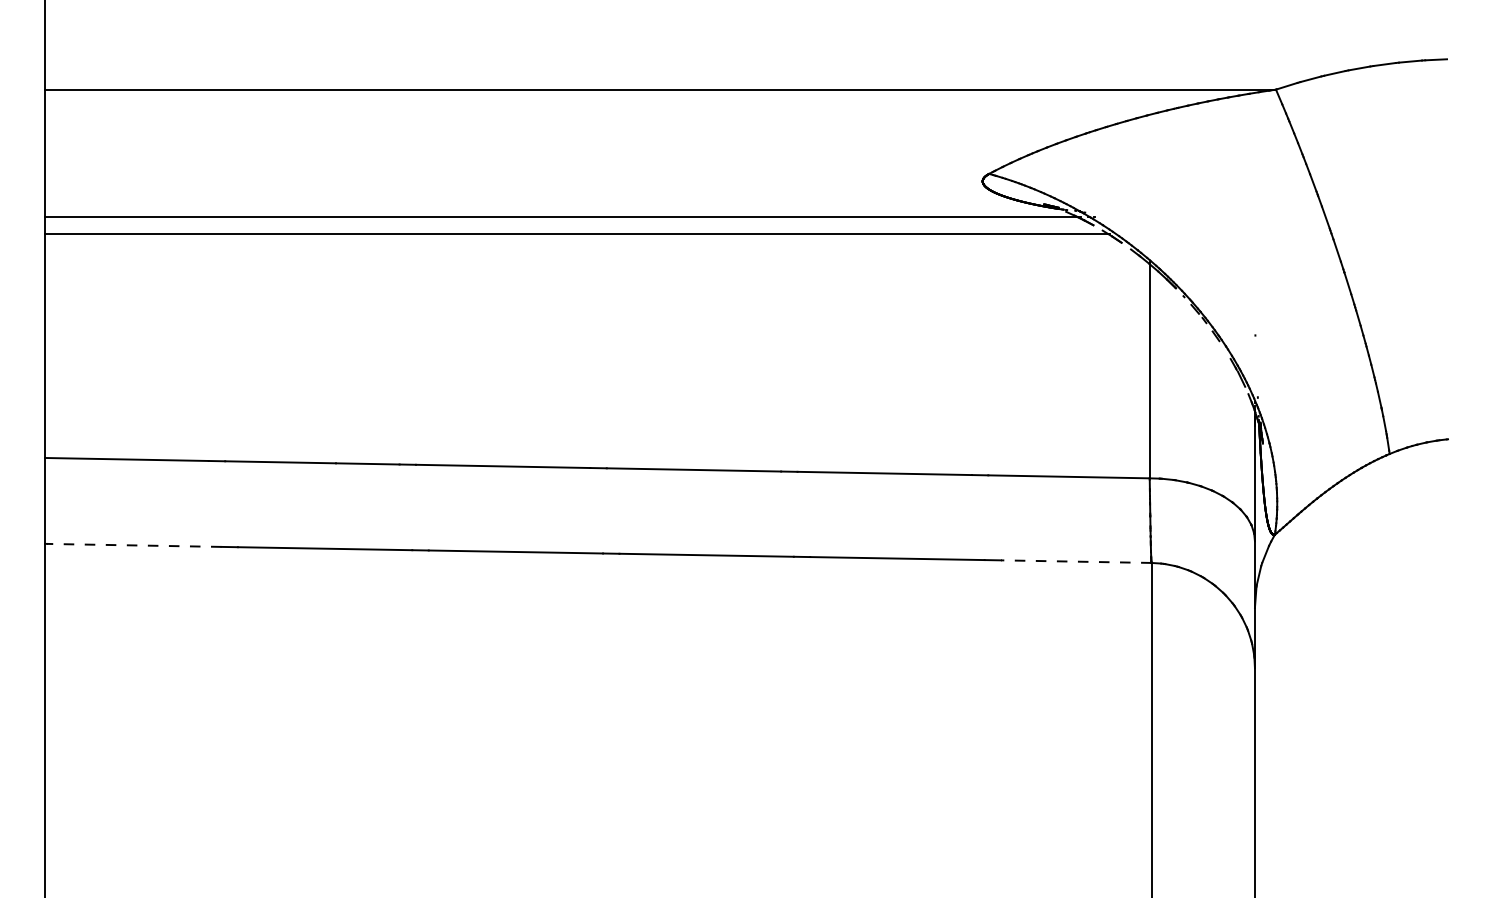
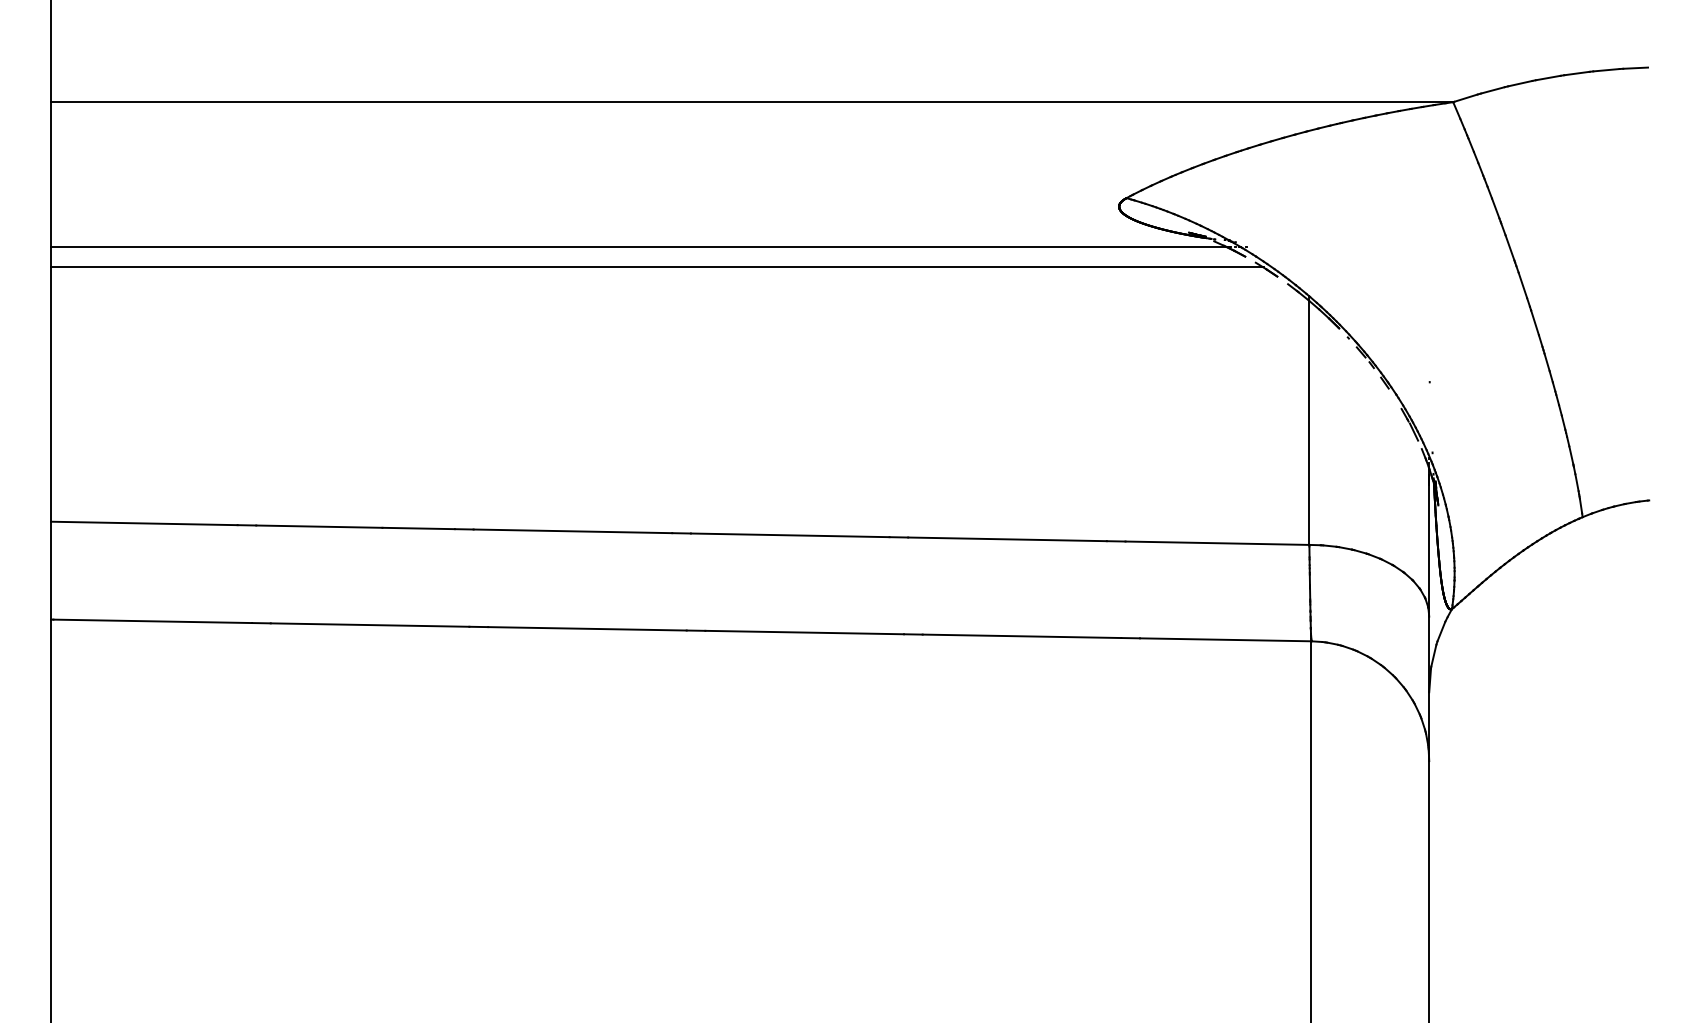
line: (134, 545) -> (152, 621), dashed -> solid
line: (1076, 561) -> (1225, 639), dashed -> solid

